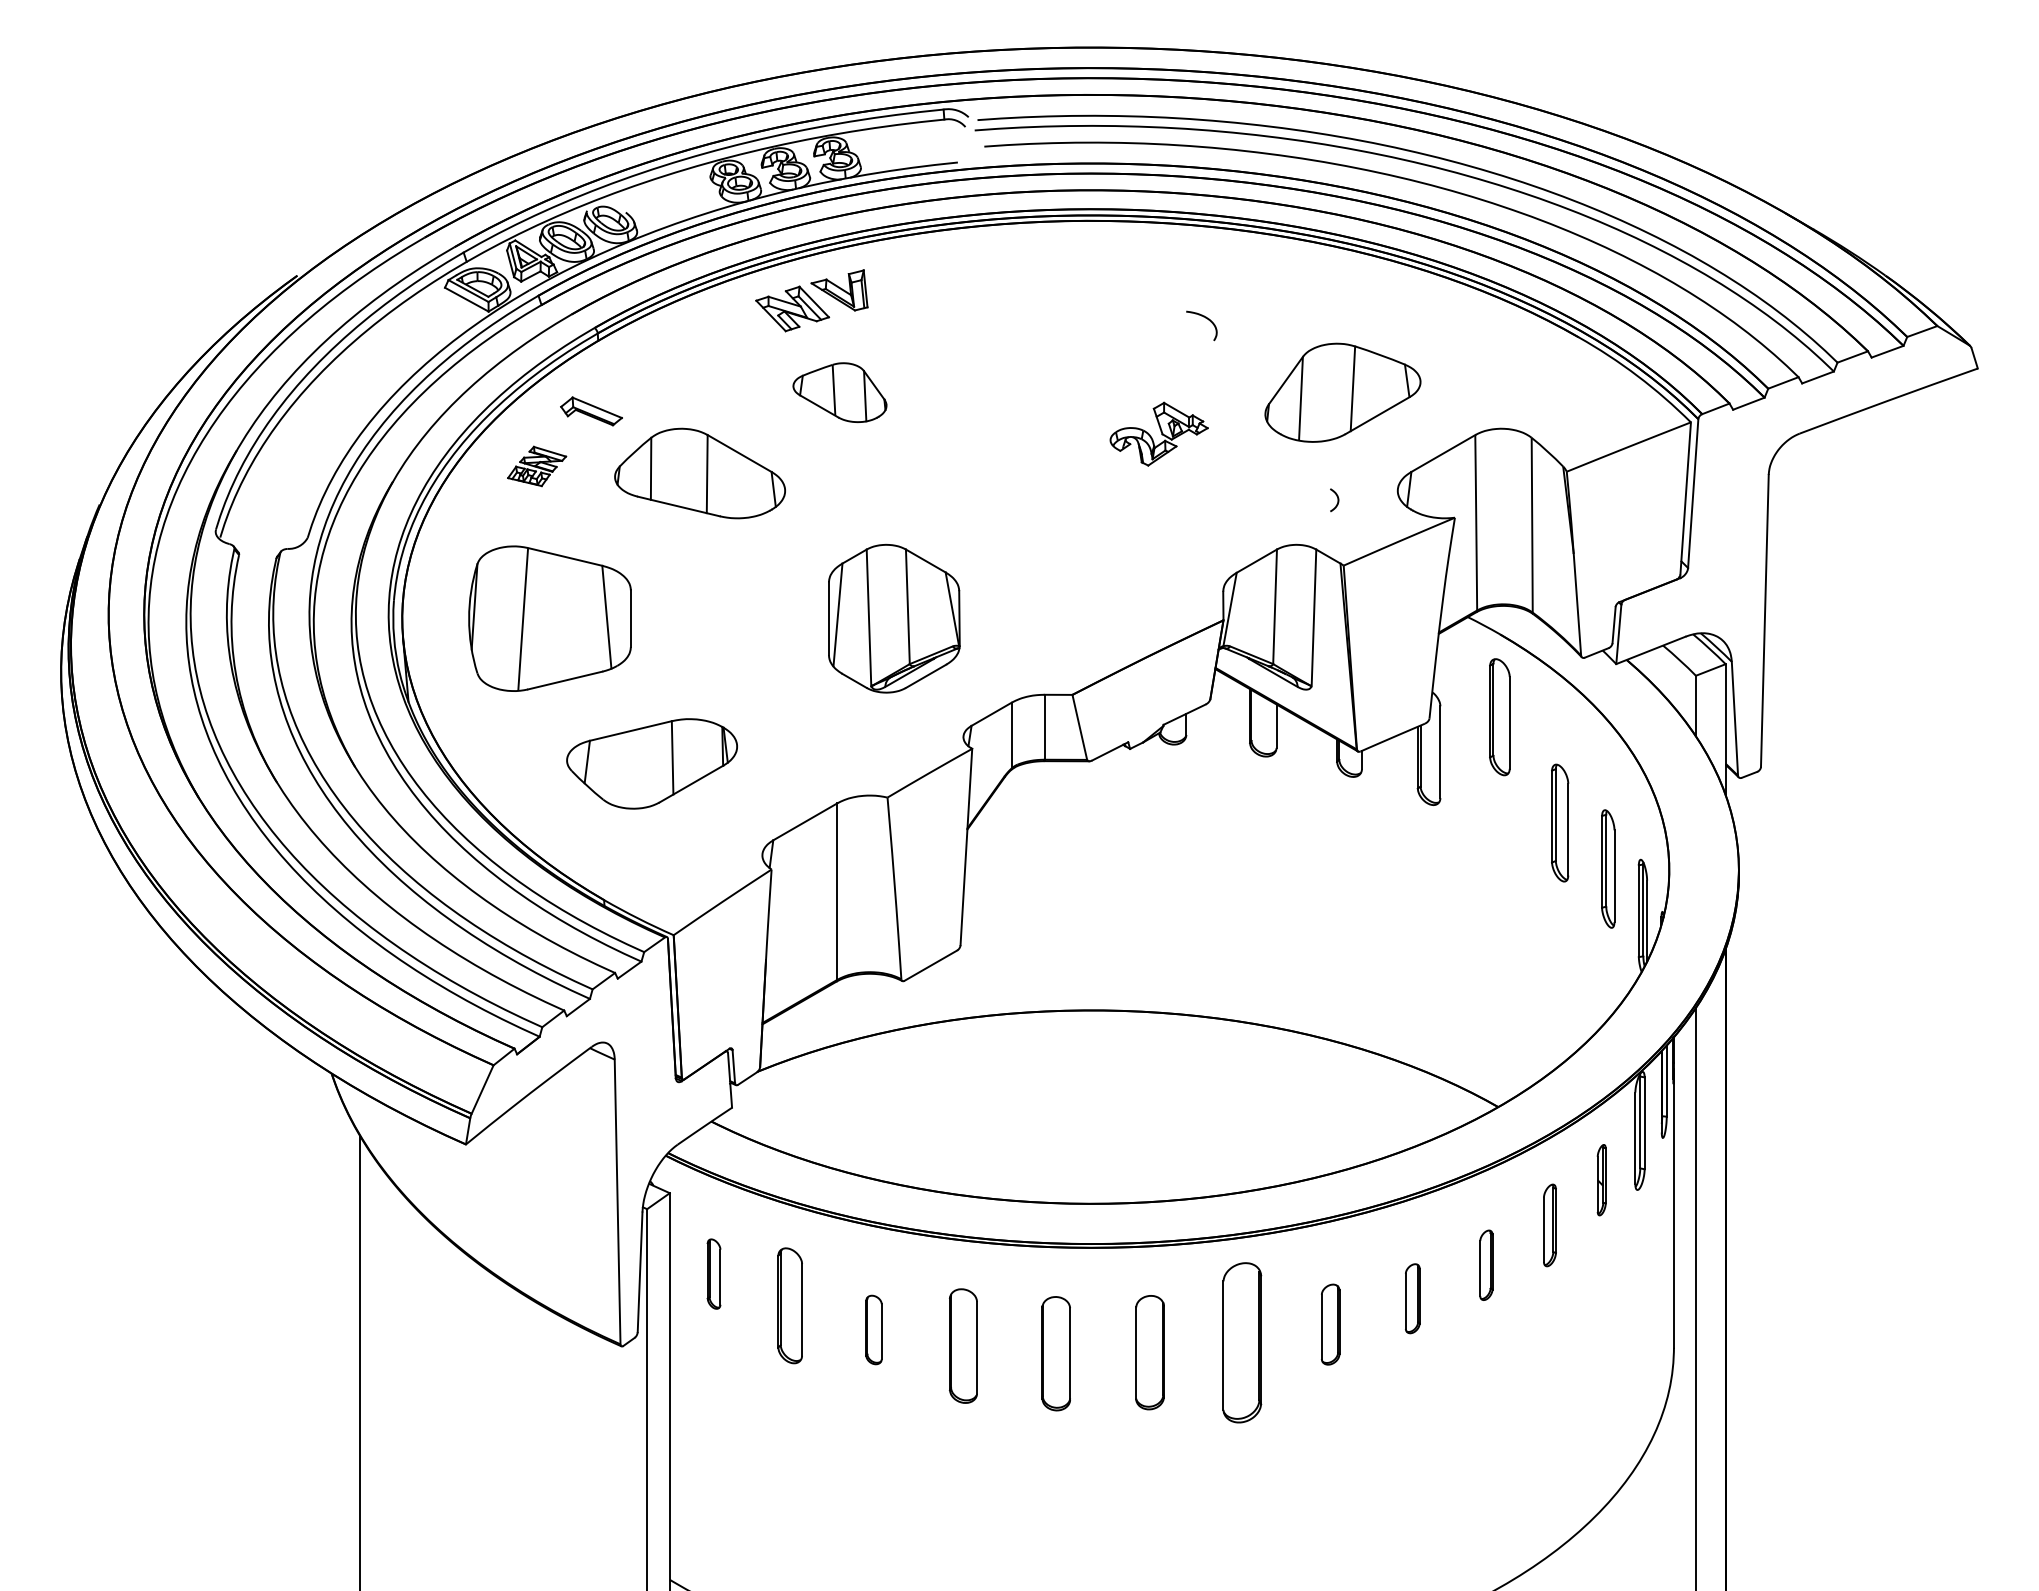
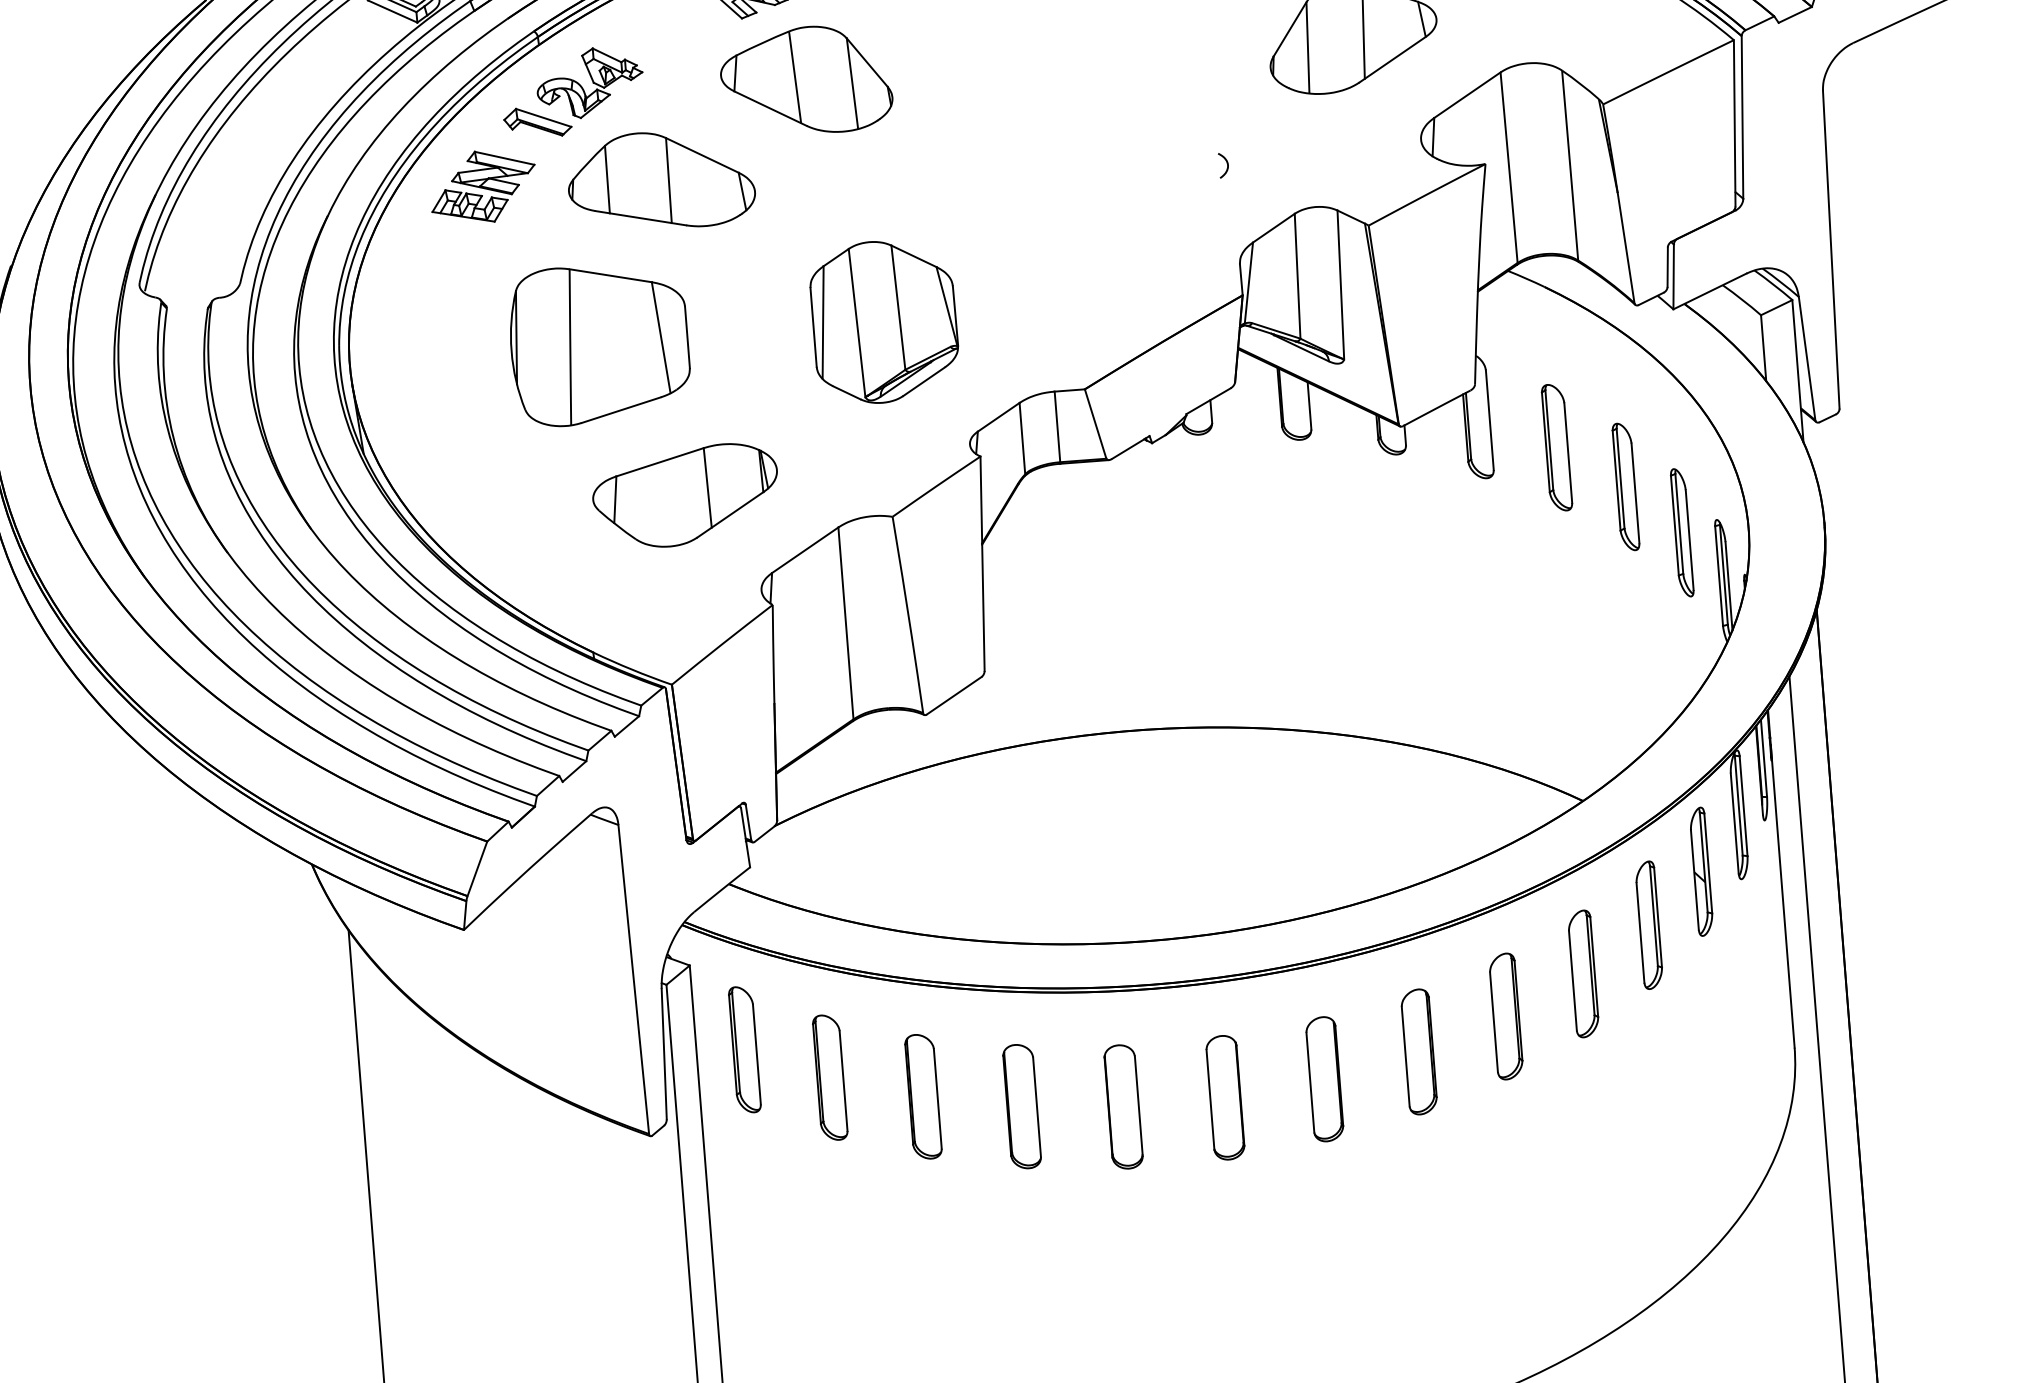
part: (839, 392) -> (805, 80), size x1.67
part: (1158, 433) -> (589, 82), moved
part: (536, 466) -> (482, 186), size x1.67
curve: (1337, 500) -> (1226, 165), moved
part: (549, 618) -> (598, 344), moved
part: (1499, 717) -> (1556, 448), moved
part: (651, 763) -> (685, 495), moved
part: (1601, 1179) -> (1701, 870), size x1.67
part: (1549, 1225) -> (1648, 925), size x1.43
part: (1486, 1265) -> (1583, 974), size x1.67
part: (713, 1273) -> (744, 1049), size x1.67
part: (1412, 1298) -> (1506, 1016), size x1.67
part: (1330, 1324) -> (1419, 1051), size x1.43
part: (873, 1329) -> (922, 1096), size x1.67
part: (1241, 1342) -> (1324, 1078), size x0.71

